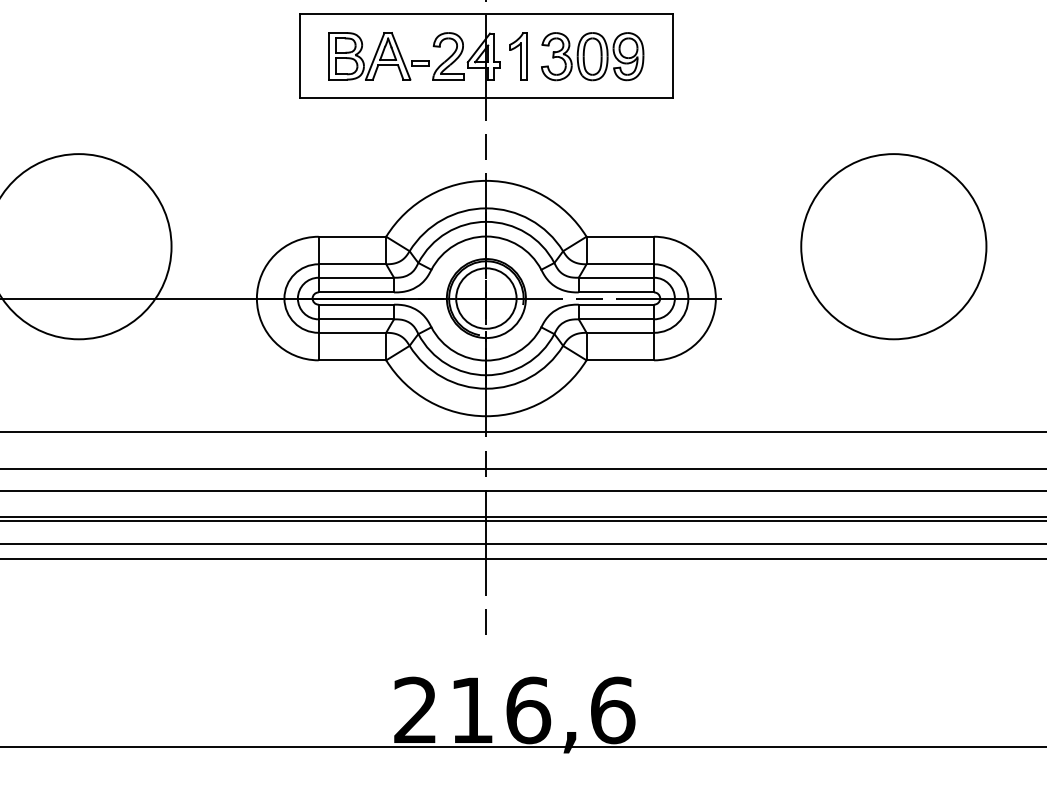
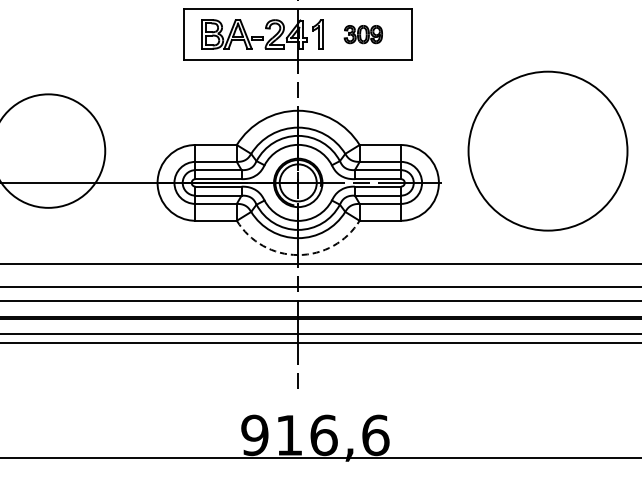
part: (592, 56) -> (363, 34), size x0.6
circle: (892, 245) -> (547, 150), size x1.4
arc: (486, 416) -> (298, 255), solid -> dashed
text: (415, 710) -> (254, 435), 216,6 -> 916,6

